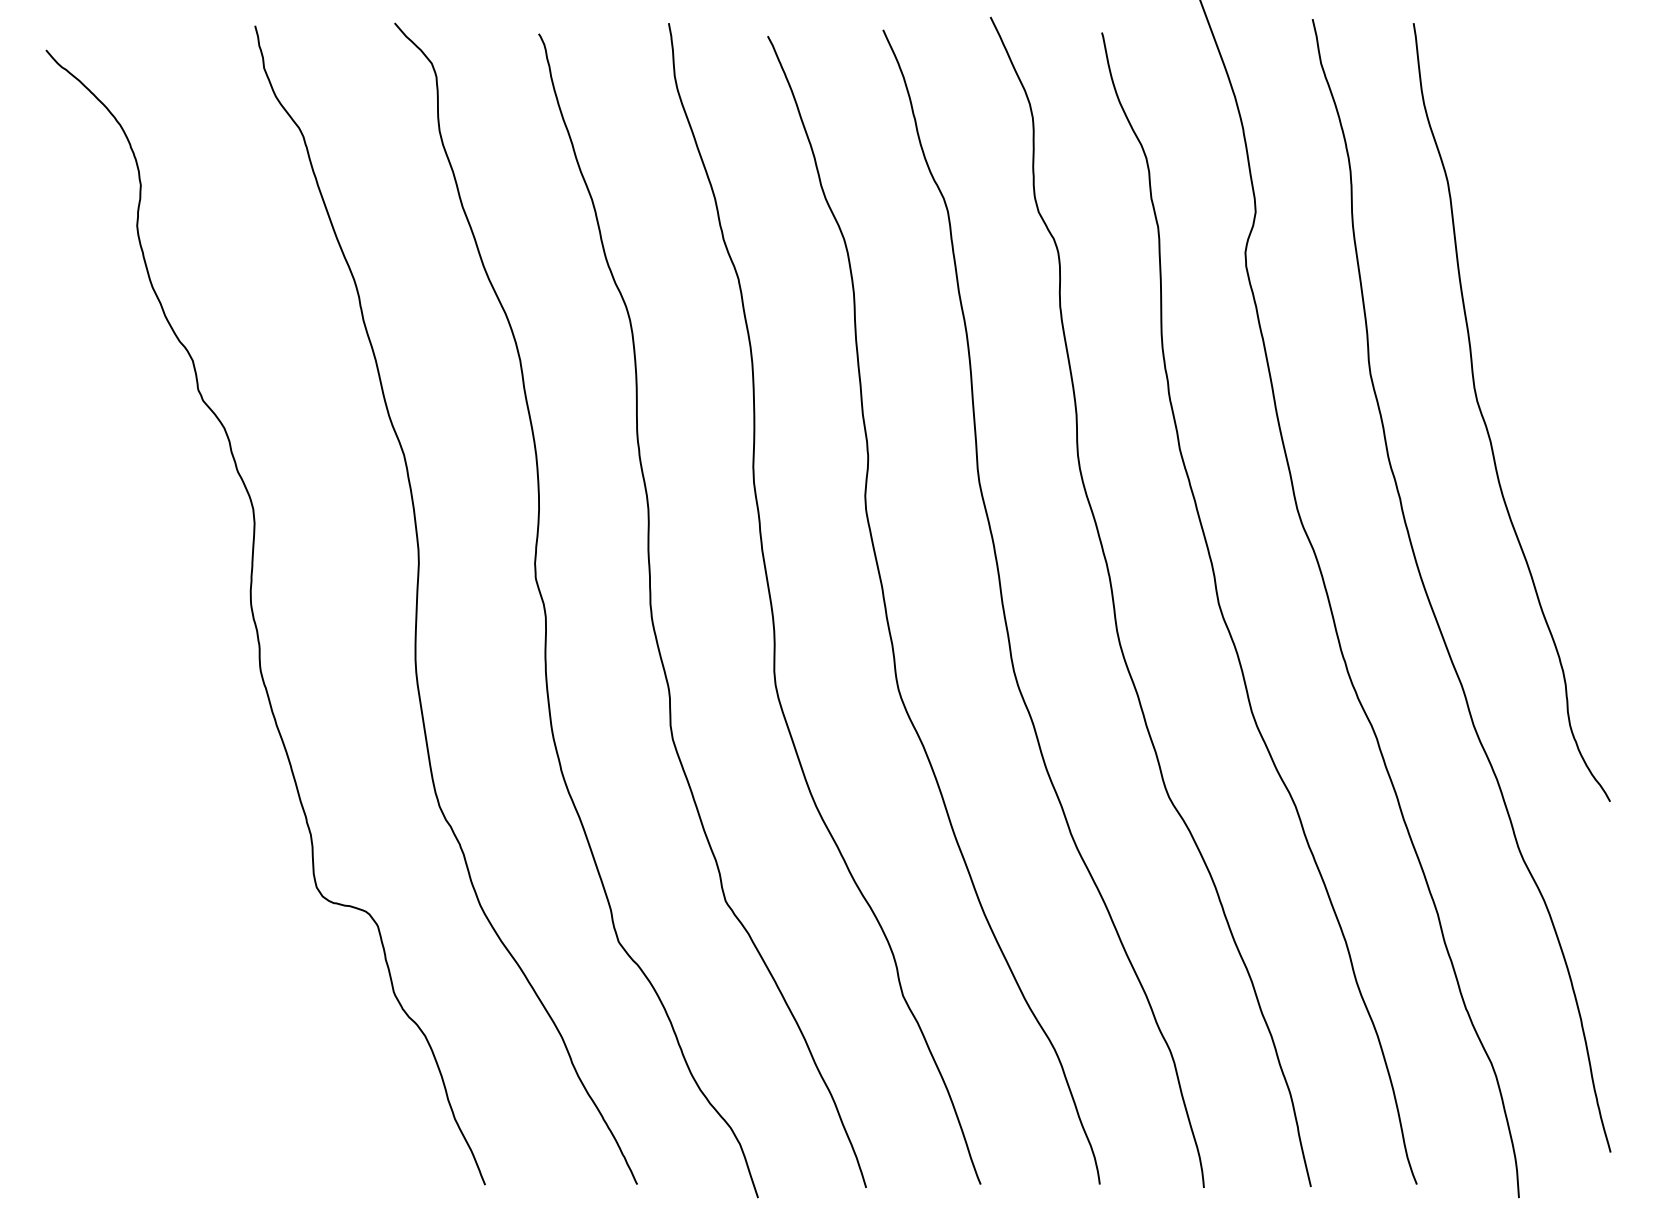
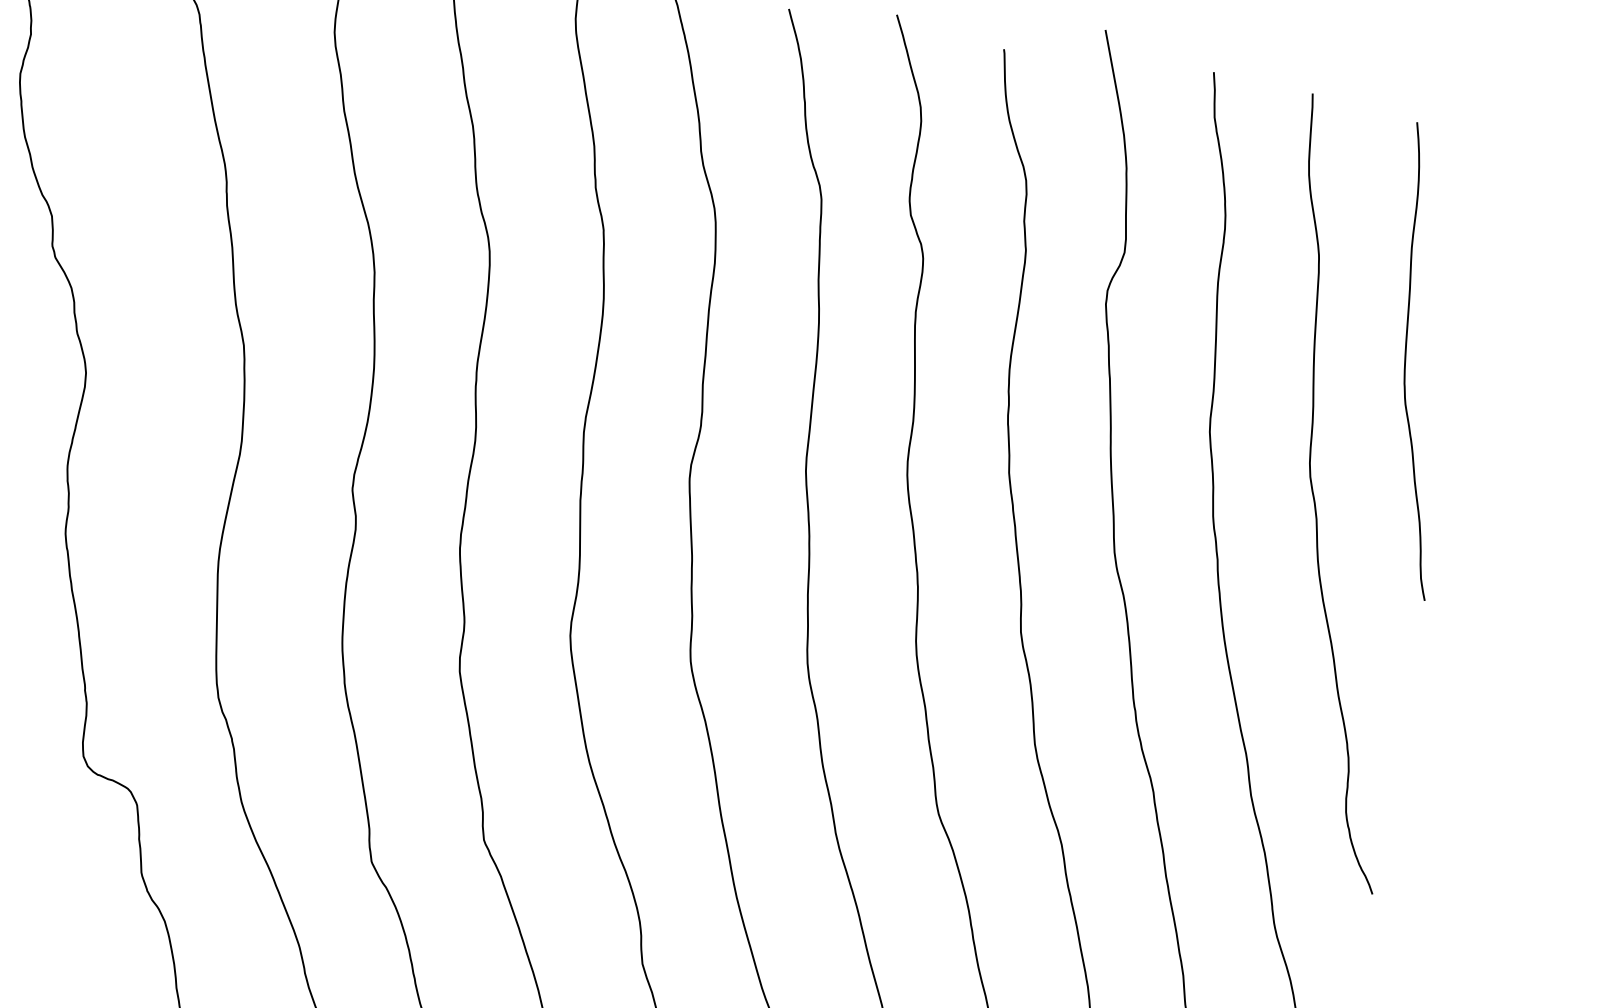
curve: (1551, 268) -> (1406, 358), added

